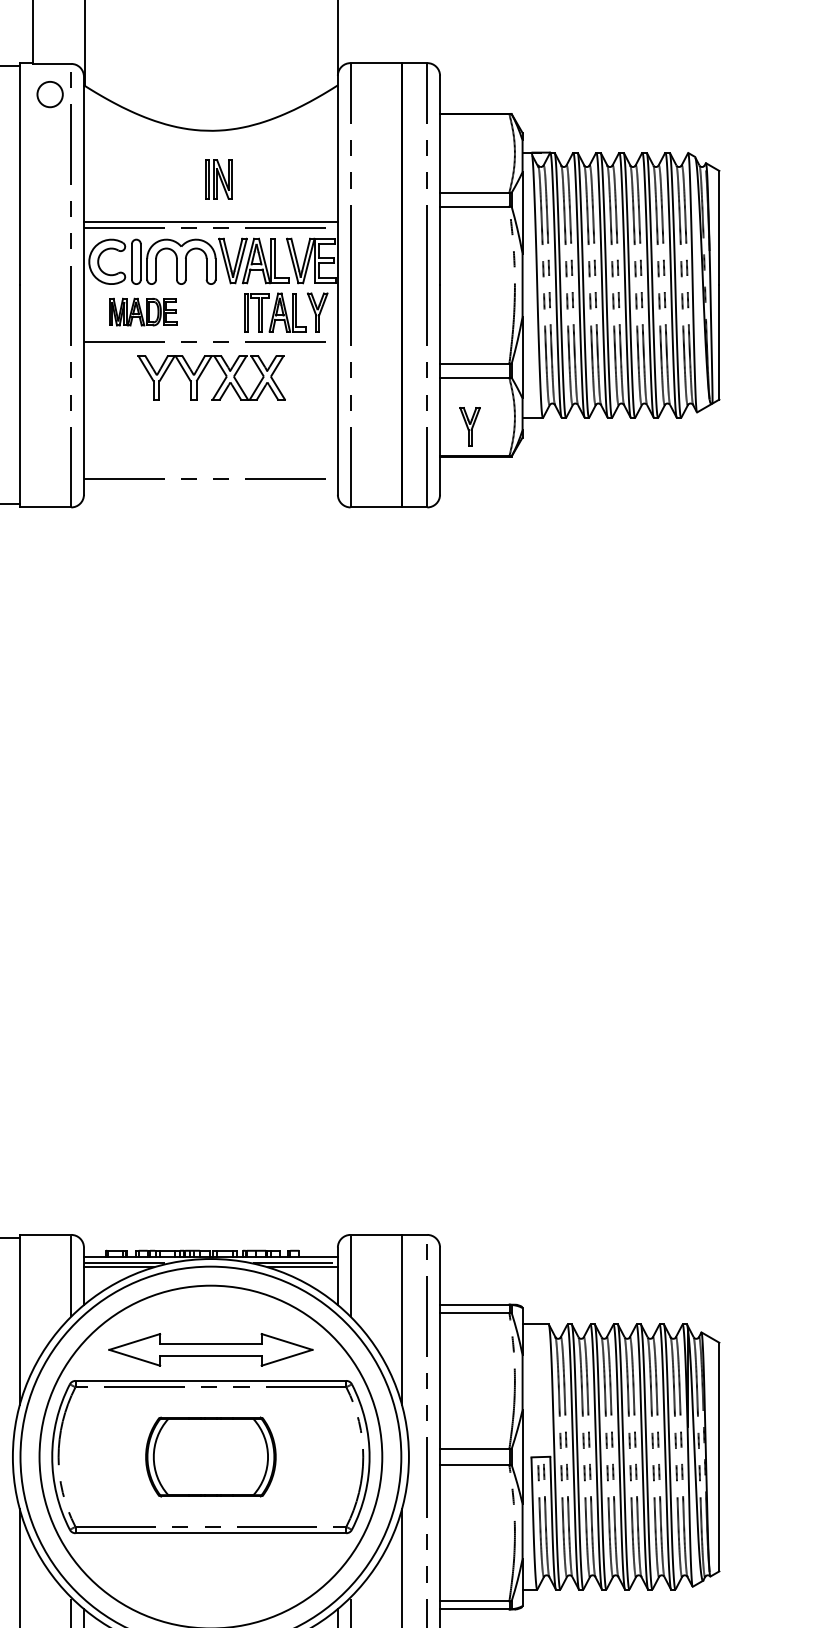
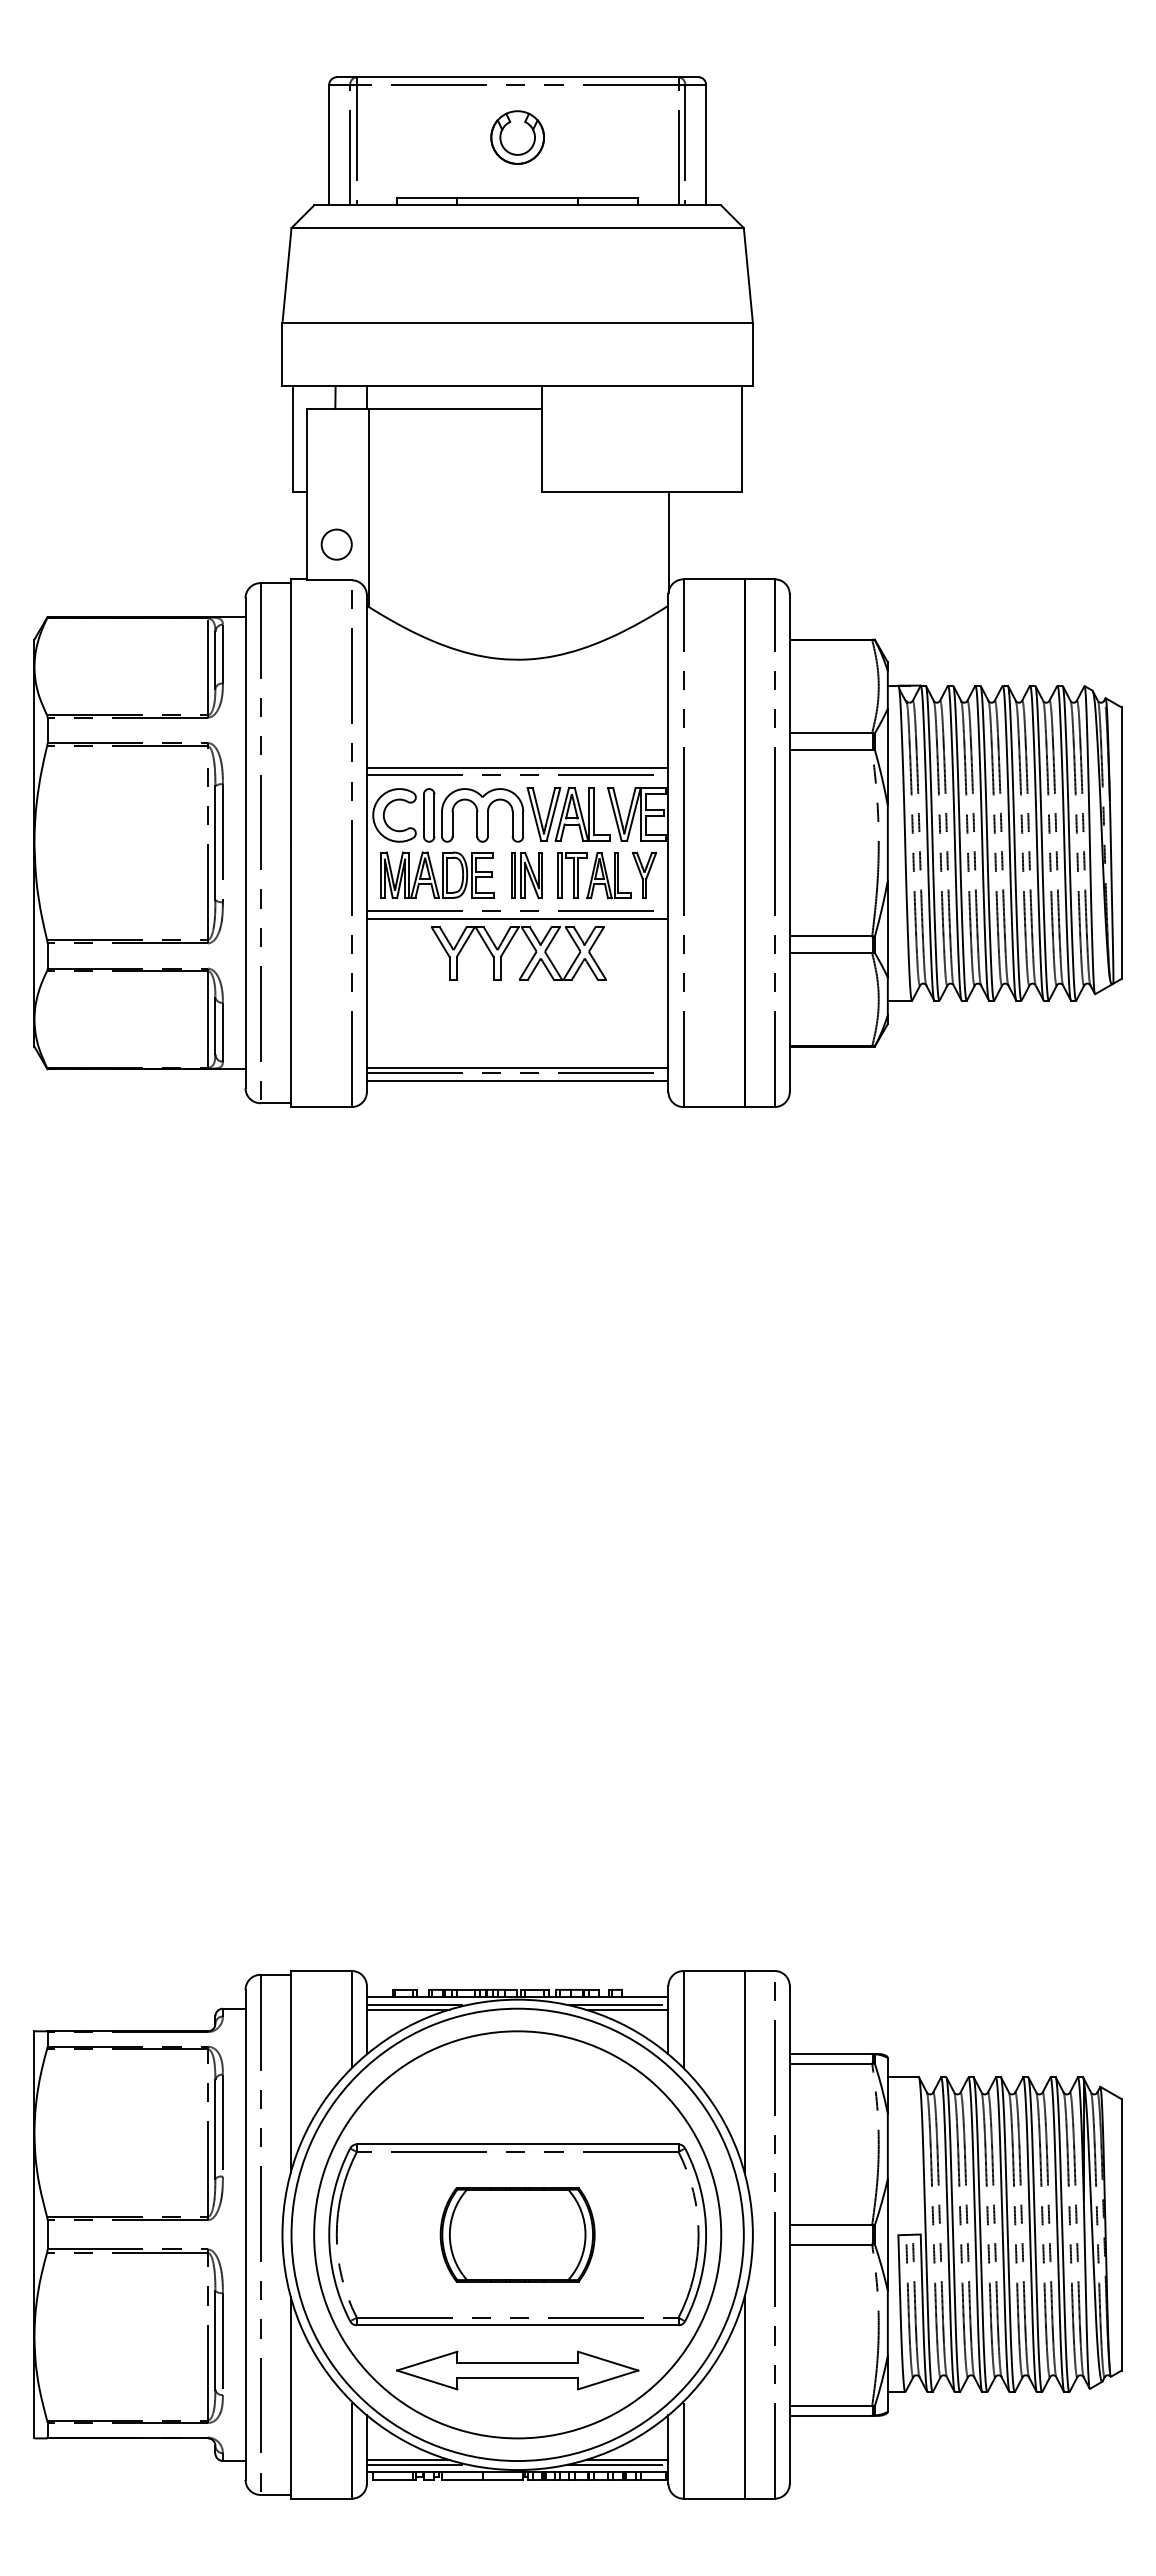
circle: (49, 94) -> (336, 544), moved
part: (218, 179) -> (526, 875), moved
part: (143, 311) -> (437, 874), size x1.43
line: (210, 348) -> (517, 918), added
part: (470, 426) -> (825, 1011), removed
line: (210, 474) -> (517, 1068), added
line: (210, 485) -> (517, 1080), added
part: (210, 1349) -> (517, 2370), moved

